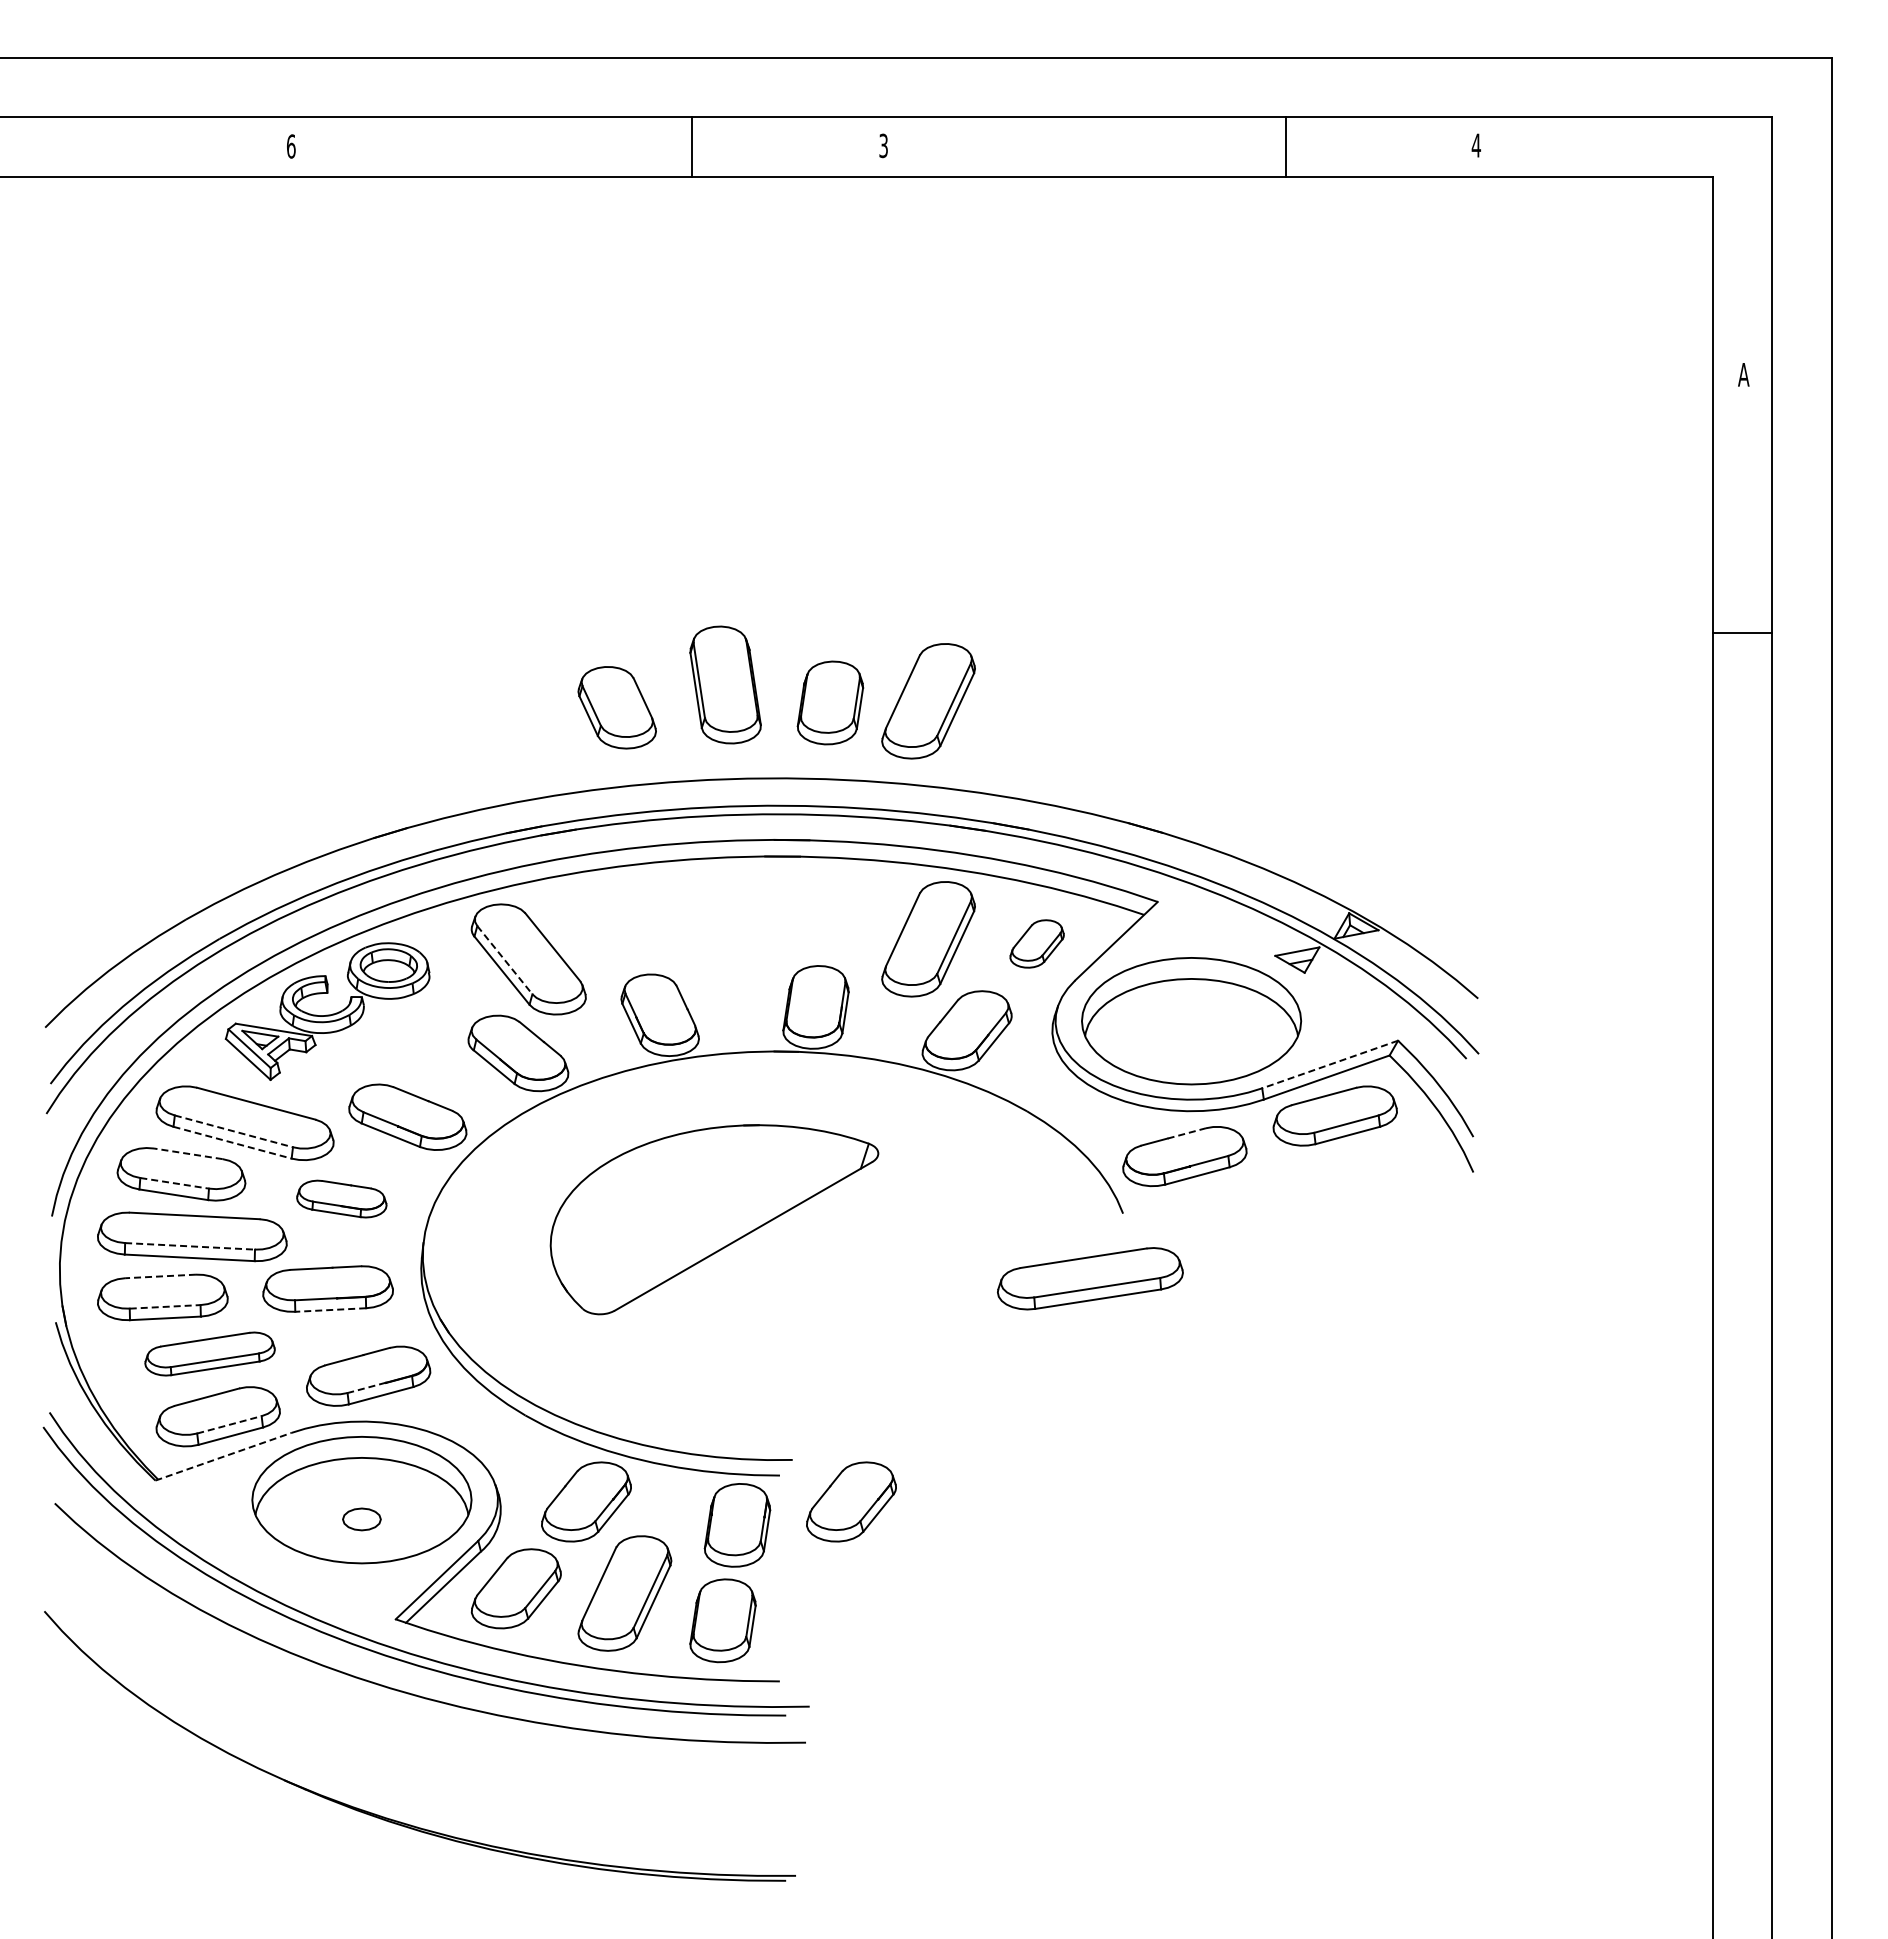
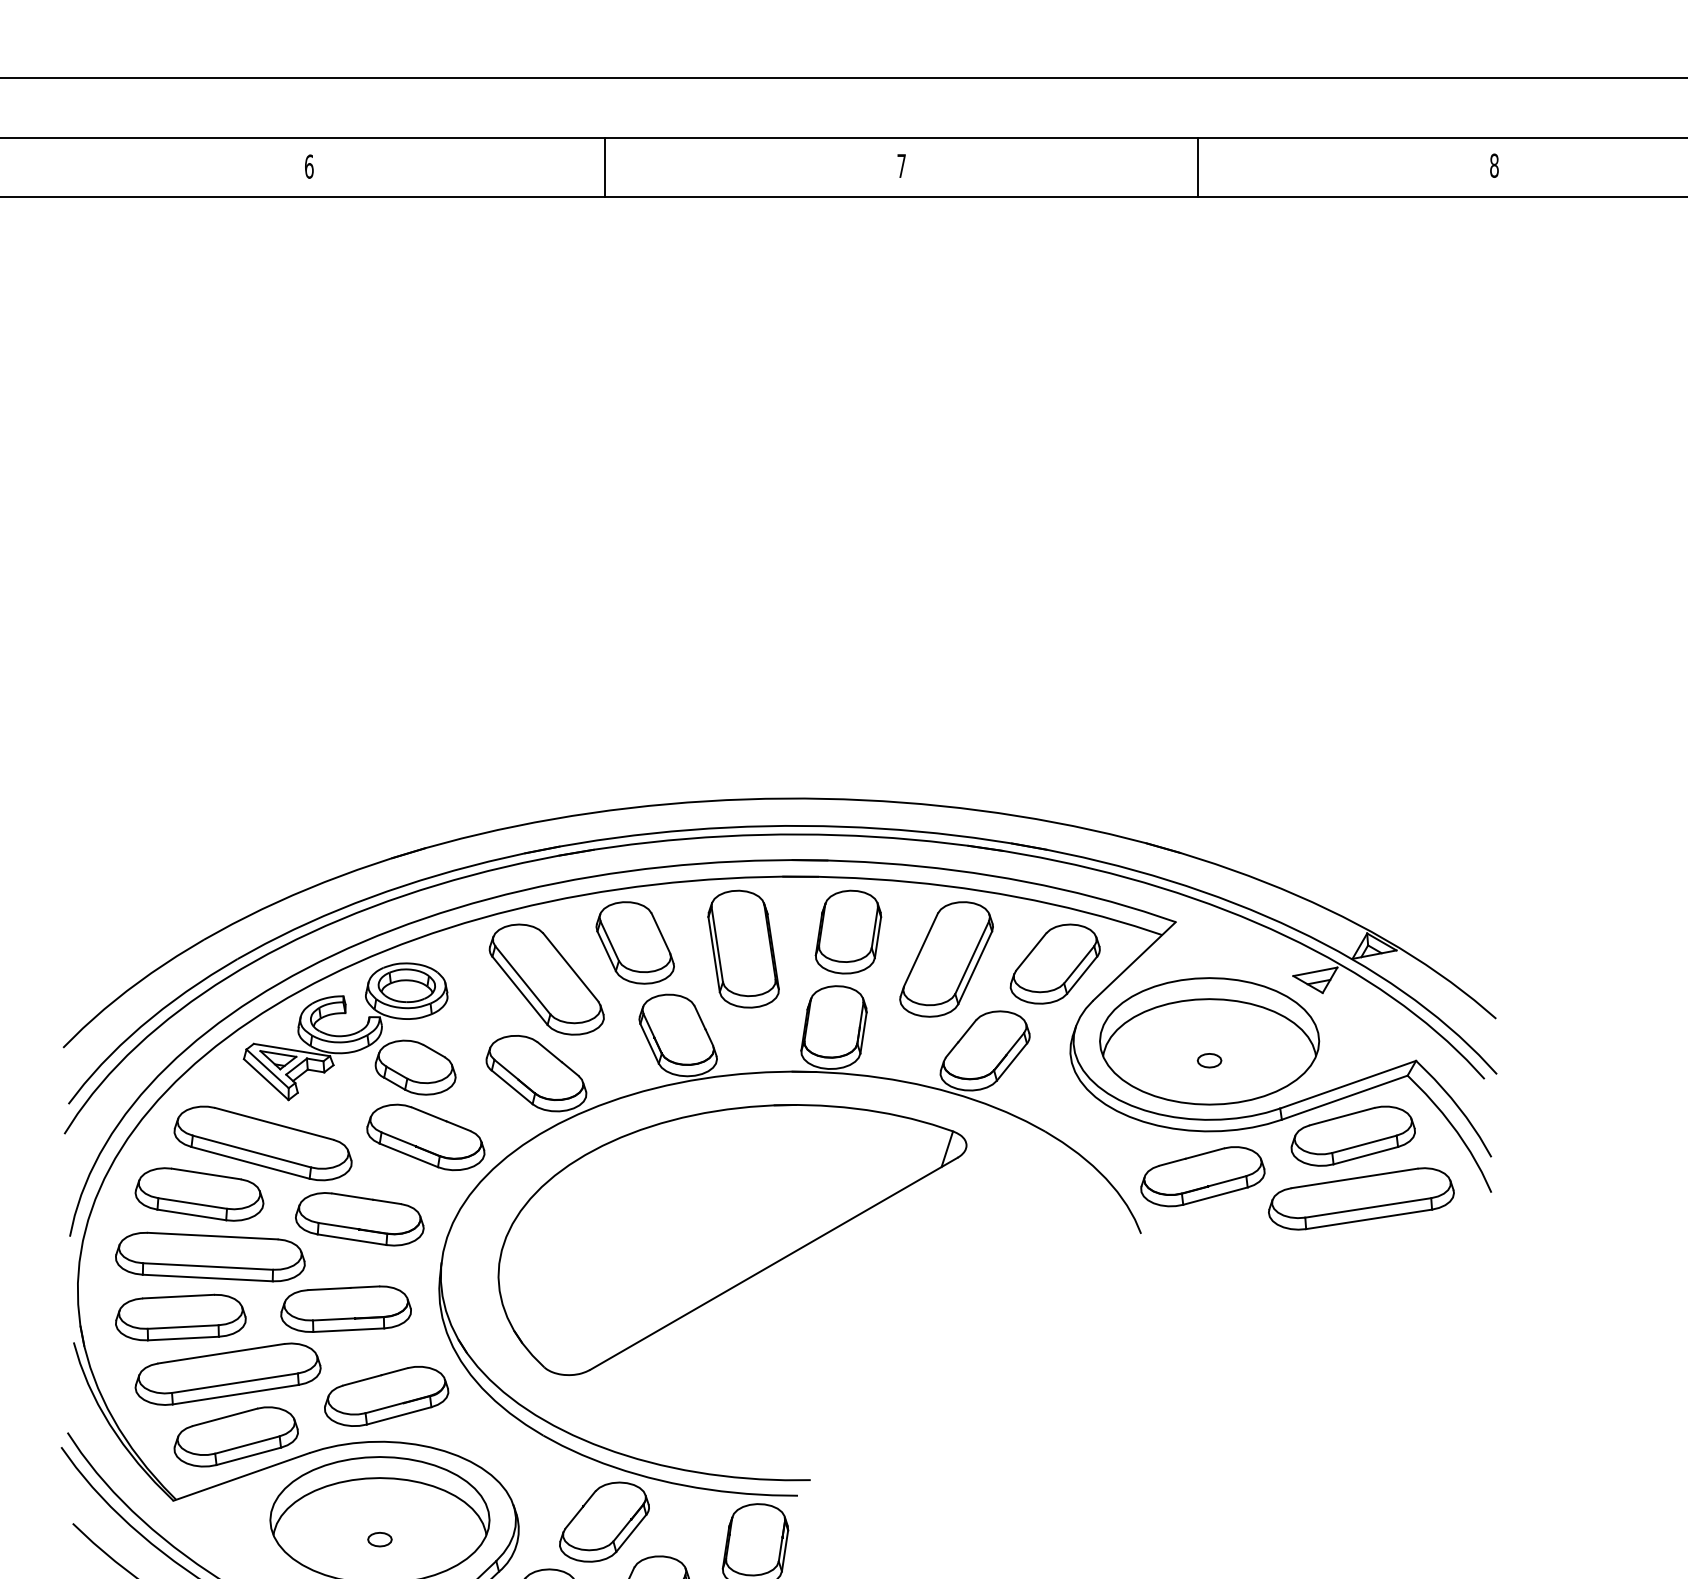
text: (883, 145) -> (901, 165), 3 -> 7
text: (1476, 145) -> (1494, 165), 4 -> 8
line: (692, 146) -> (605, 166), moved
line: (1285, 146) -> (1197, 166), moved
part: (725, 684) -> (743, 948), moved
part: (928, 701) -> (946, 721), removed
part: (830, 702) -> (848, 931), moved
part: (616, 707) -> (634, 942), moved
part: (1036, 943) -> (1054, 963), size x1.67
line: (504, 960) -> (522, 980), dashed -> solid
part: (1191, 1040) -> (1209, 1060), added
part: (397, 1047) -> (415, 1067), added
line: (1330, 1064) -> (1348, 1084), dashed -> solid
line: (234, 1131) -> (252, 1151), dashed -> solid
line: (1186, 1133) -> (1204, 1153), dashed -> solid
line: (233, 1142) -> (251, 1162), dashed -> solid
line: (188, 1153) -> (206, 1173), dashed -> solid
line: (174, 1183) -> (192, 1203), dashed -> solid
part: (341, 1198) -> (359, 1218), size x1.43
part: (714, 1219) -> (732, 1239), size x1.43
line: (190, 1246) -> (208, 1266), dashed -> solid
line: (160, 1276) -> (178, 1296), dashed -> solid
part: (1090, 1278) -> (1361, 1198), moved
line: (165, 1306) -> (183, 1326), dashed -> solid
line: (330, 1310) -> (348, 1330), dashed -> solid
part: (209, 1353) -> (227, 1373), size x1.43
line: (366, 1387) -> (384, 1407), dashed -> solid
line: (229, 1424) -> (247, 1444), dashed -> solid
line: (223, 1456) -> (241, 1476), dashed -> solid
part: (851, 1501) -> (869, 1521), removed
part: (361, 1519) -> (379, 1539), size x0.62

